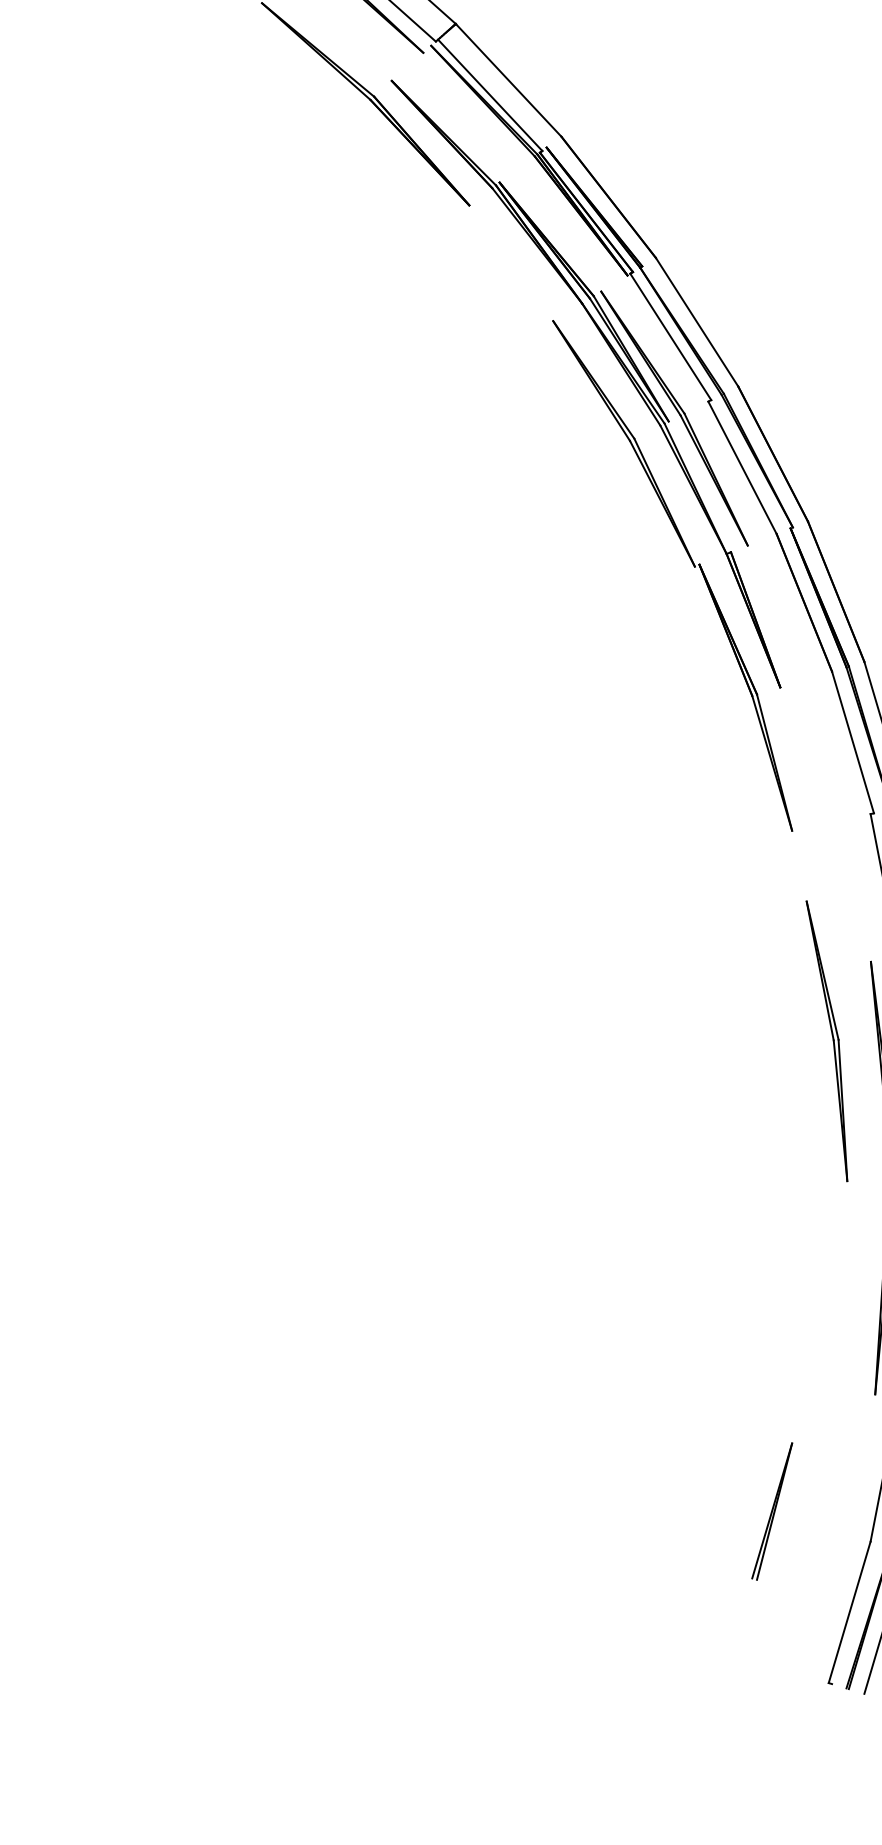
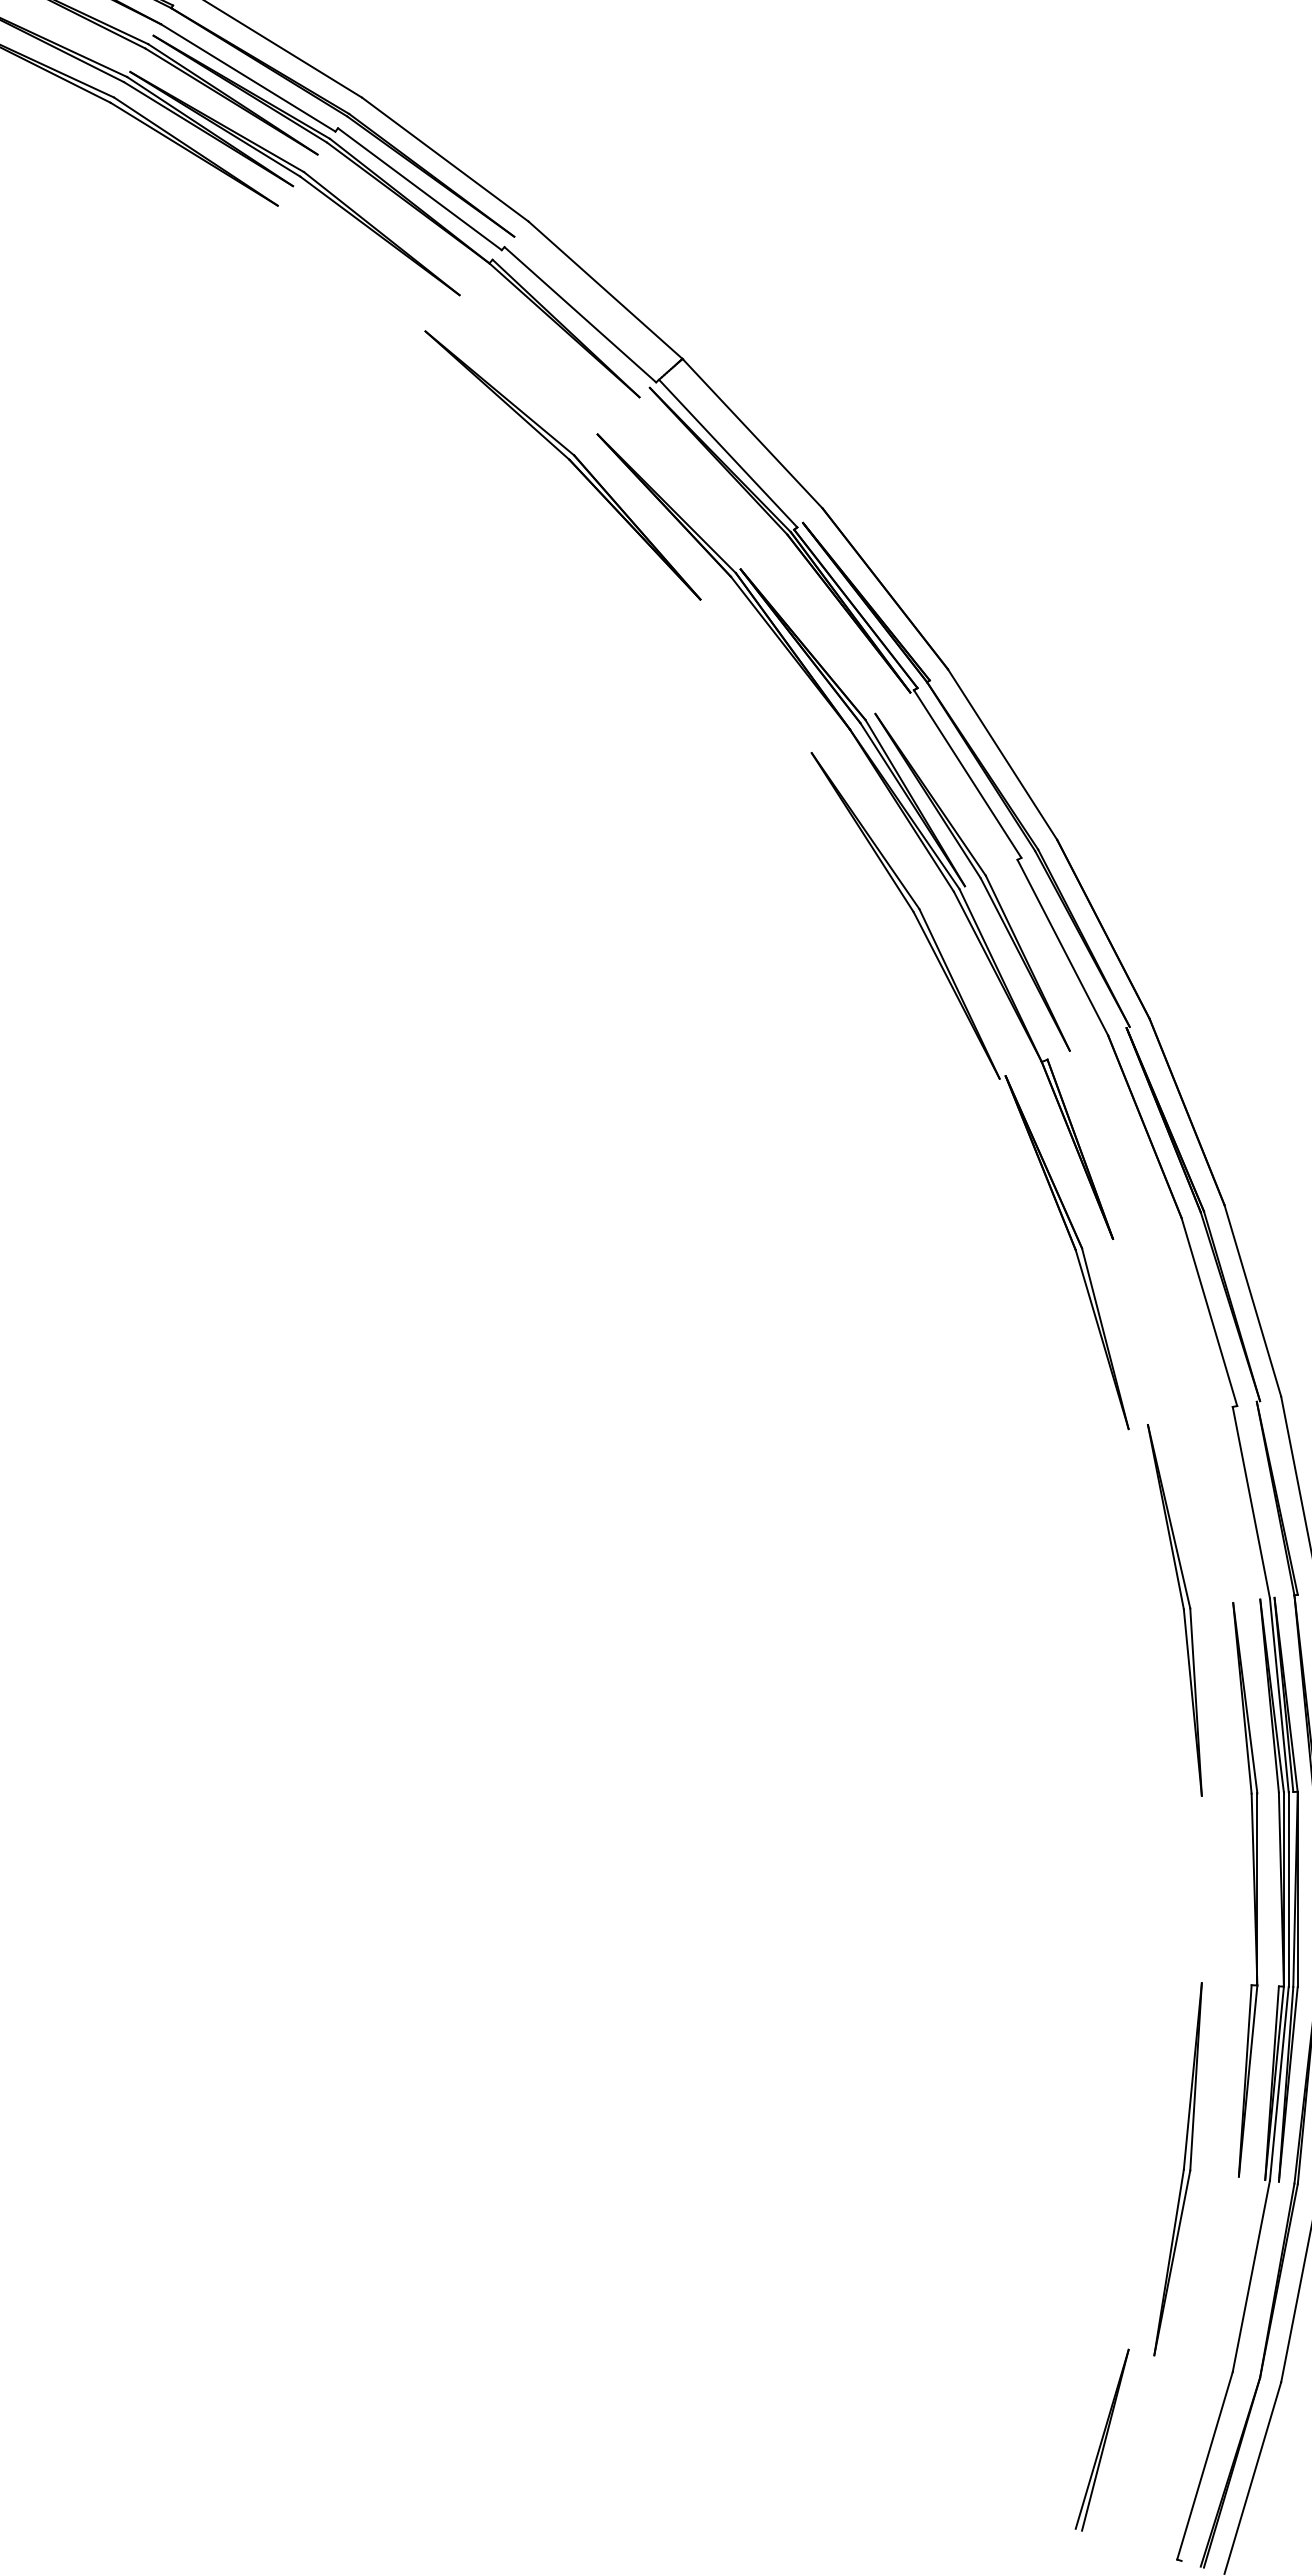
part: (832, 1040) -> (1182, 1609), moved
part: (828, 1388) -> (1177, 2169), added
part: (771, 1511) -> (1101, 2439), moved

